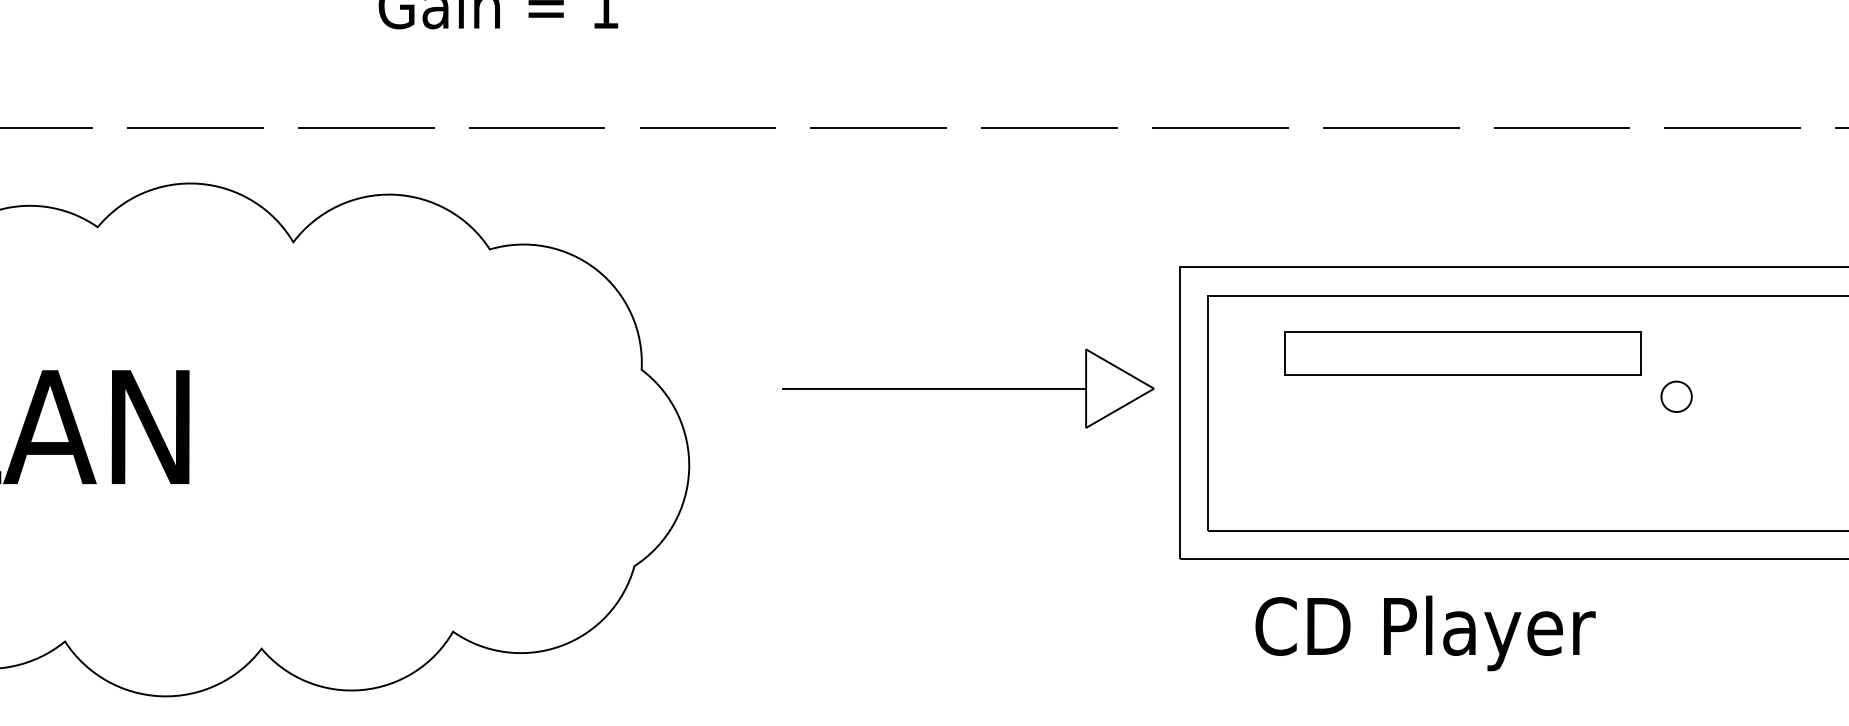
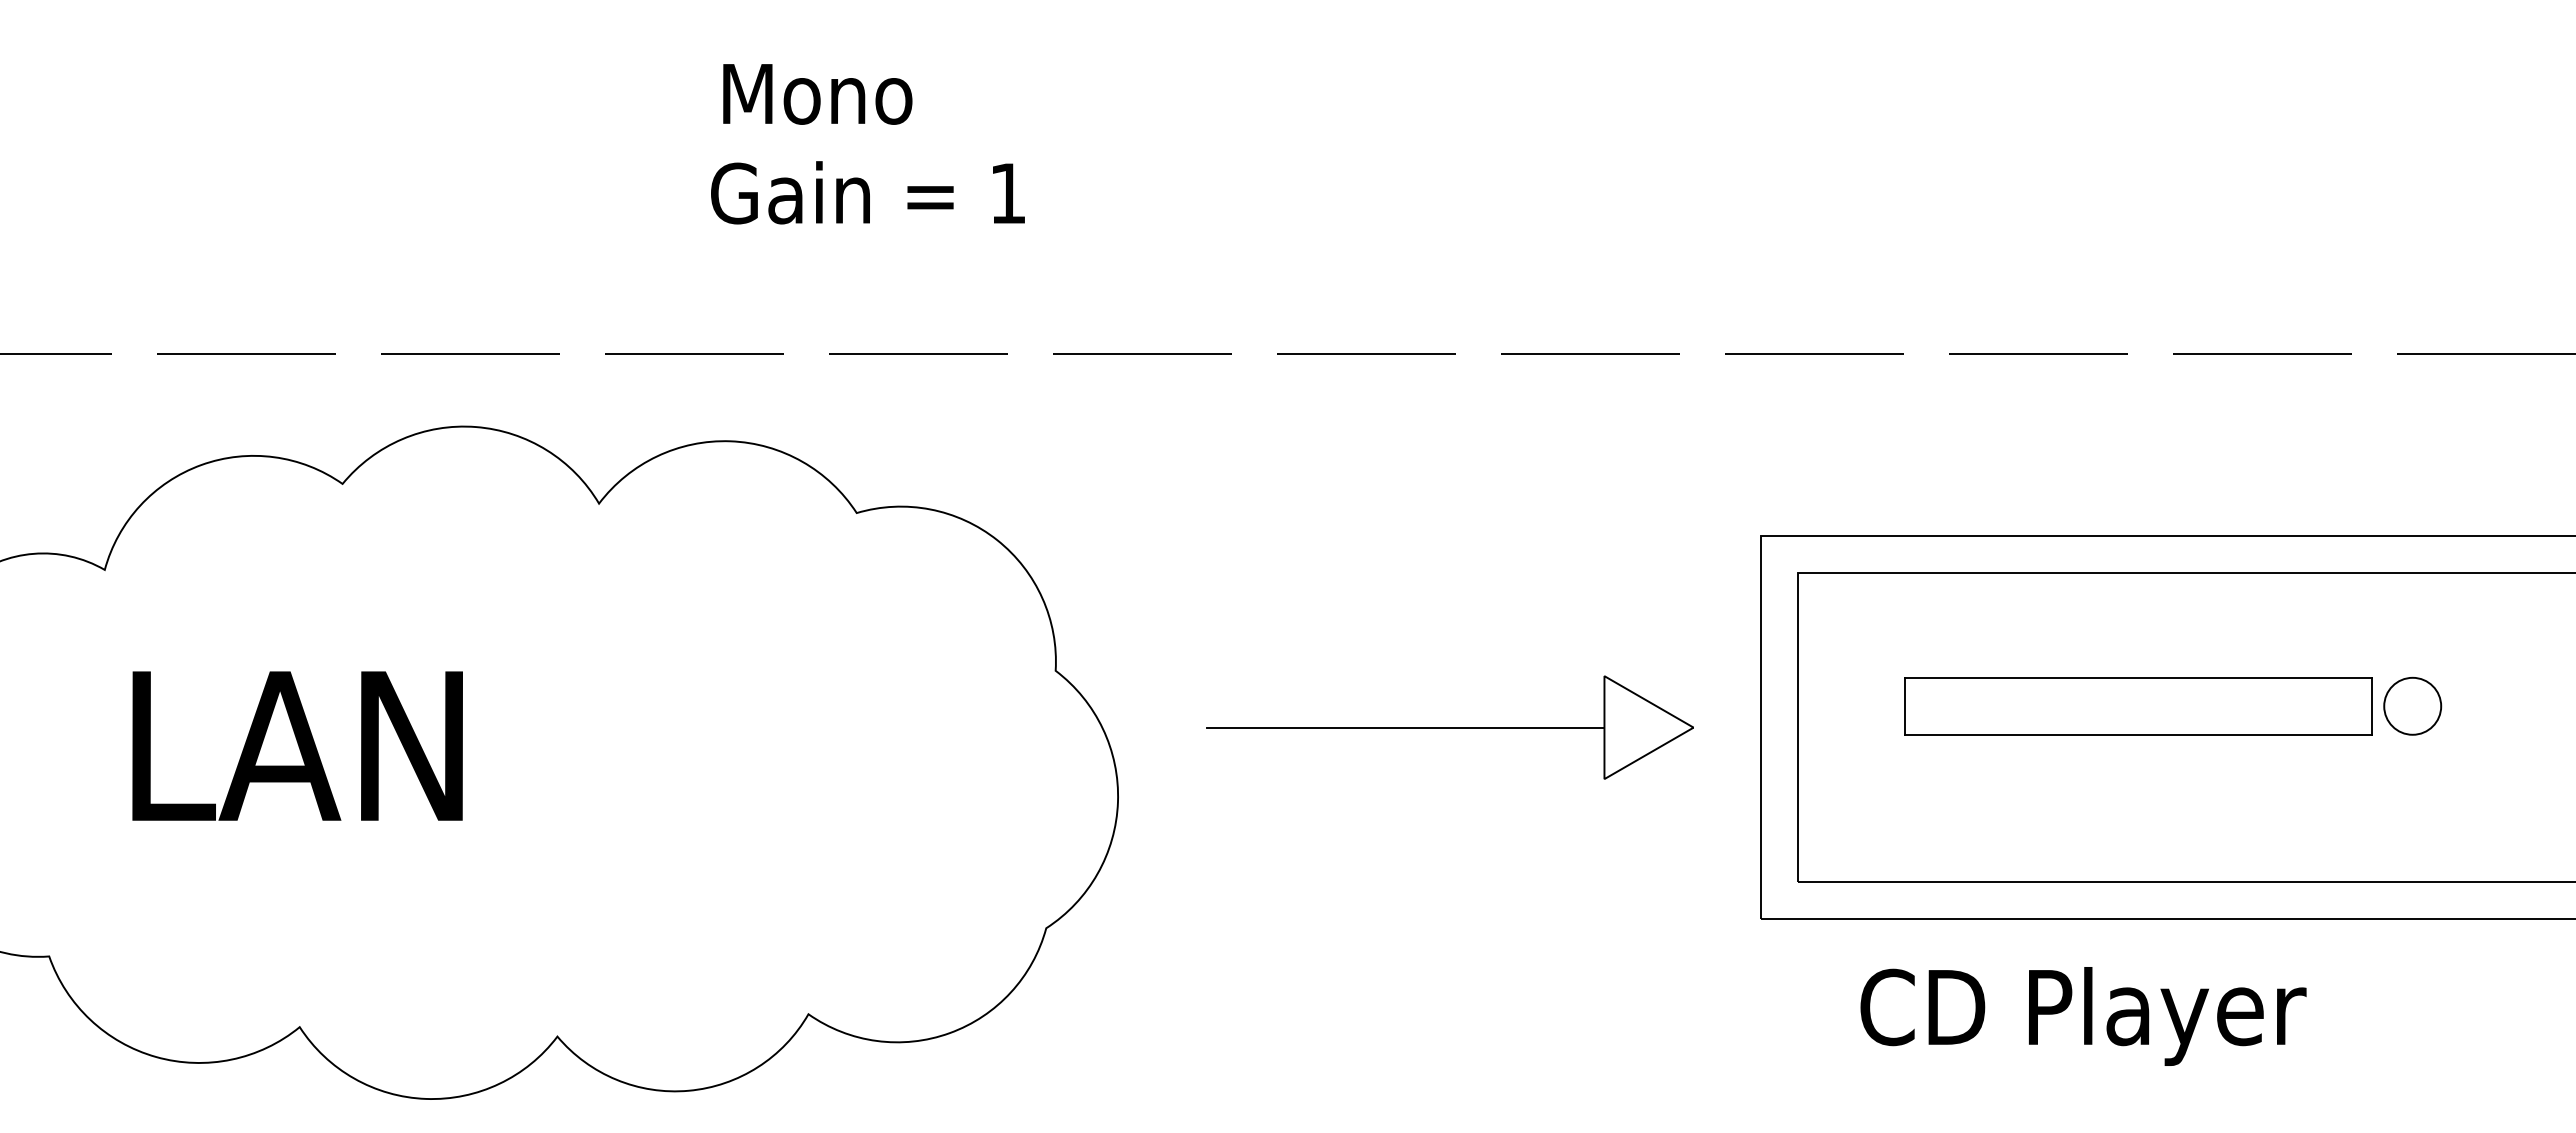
part: (1462, 353) -> (2138, 706), moved
part: (967, 388) -> (1449, 727), moved
circle: (1676, 396) -> (2412, 705), size x1.43

